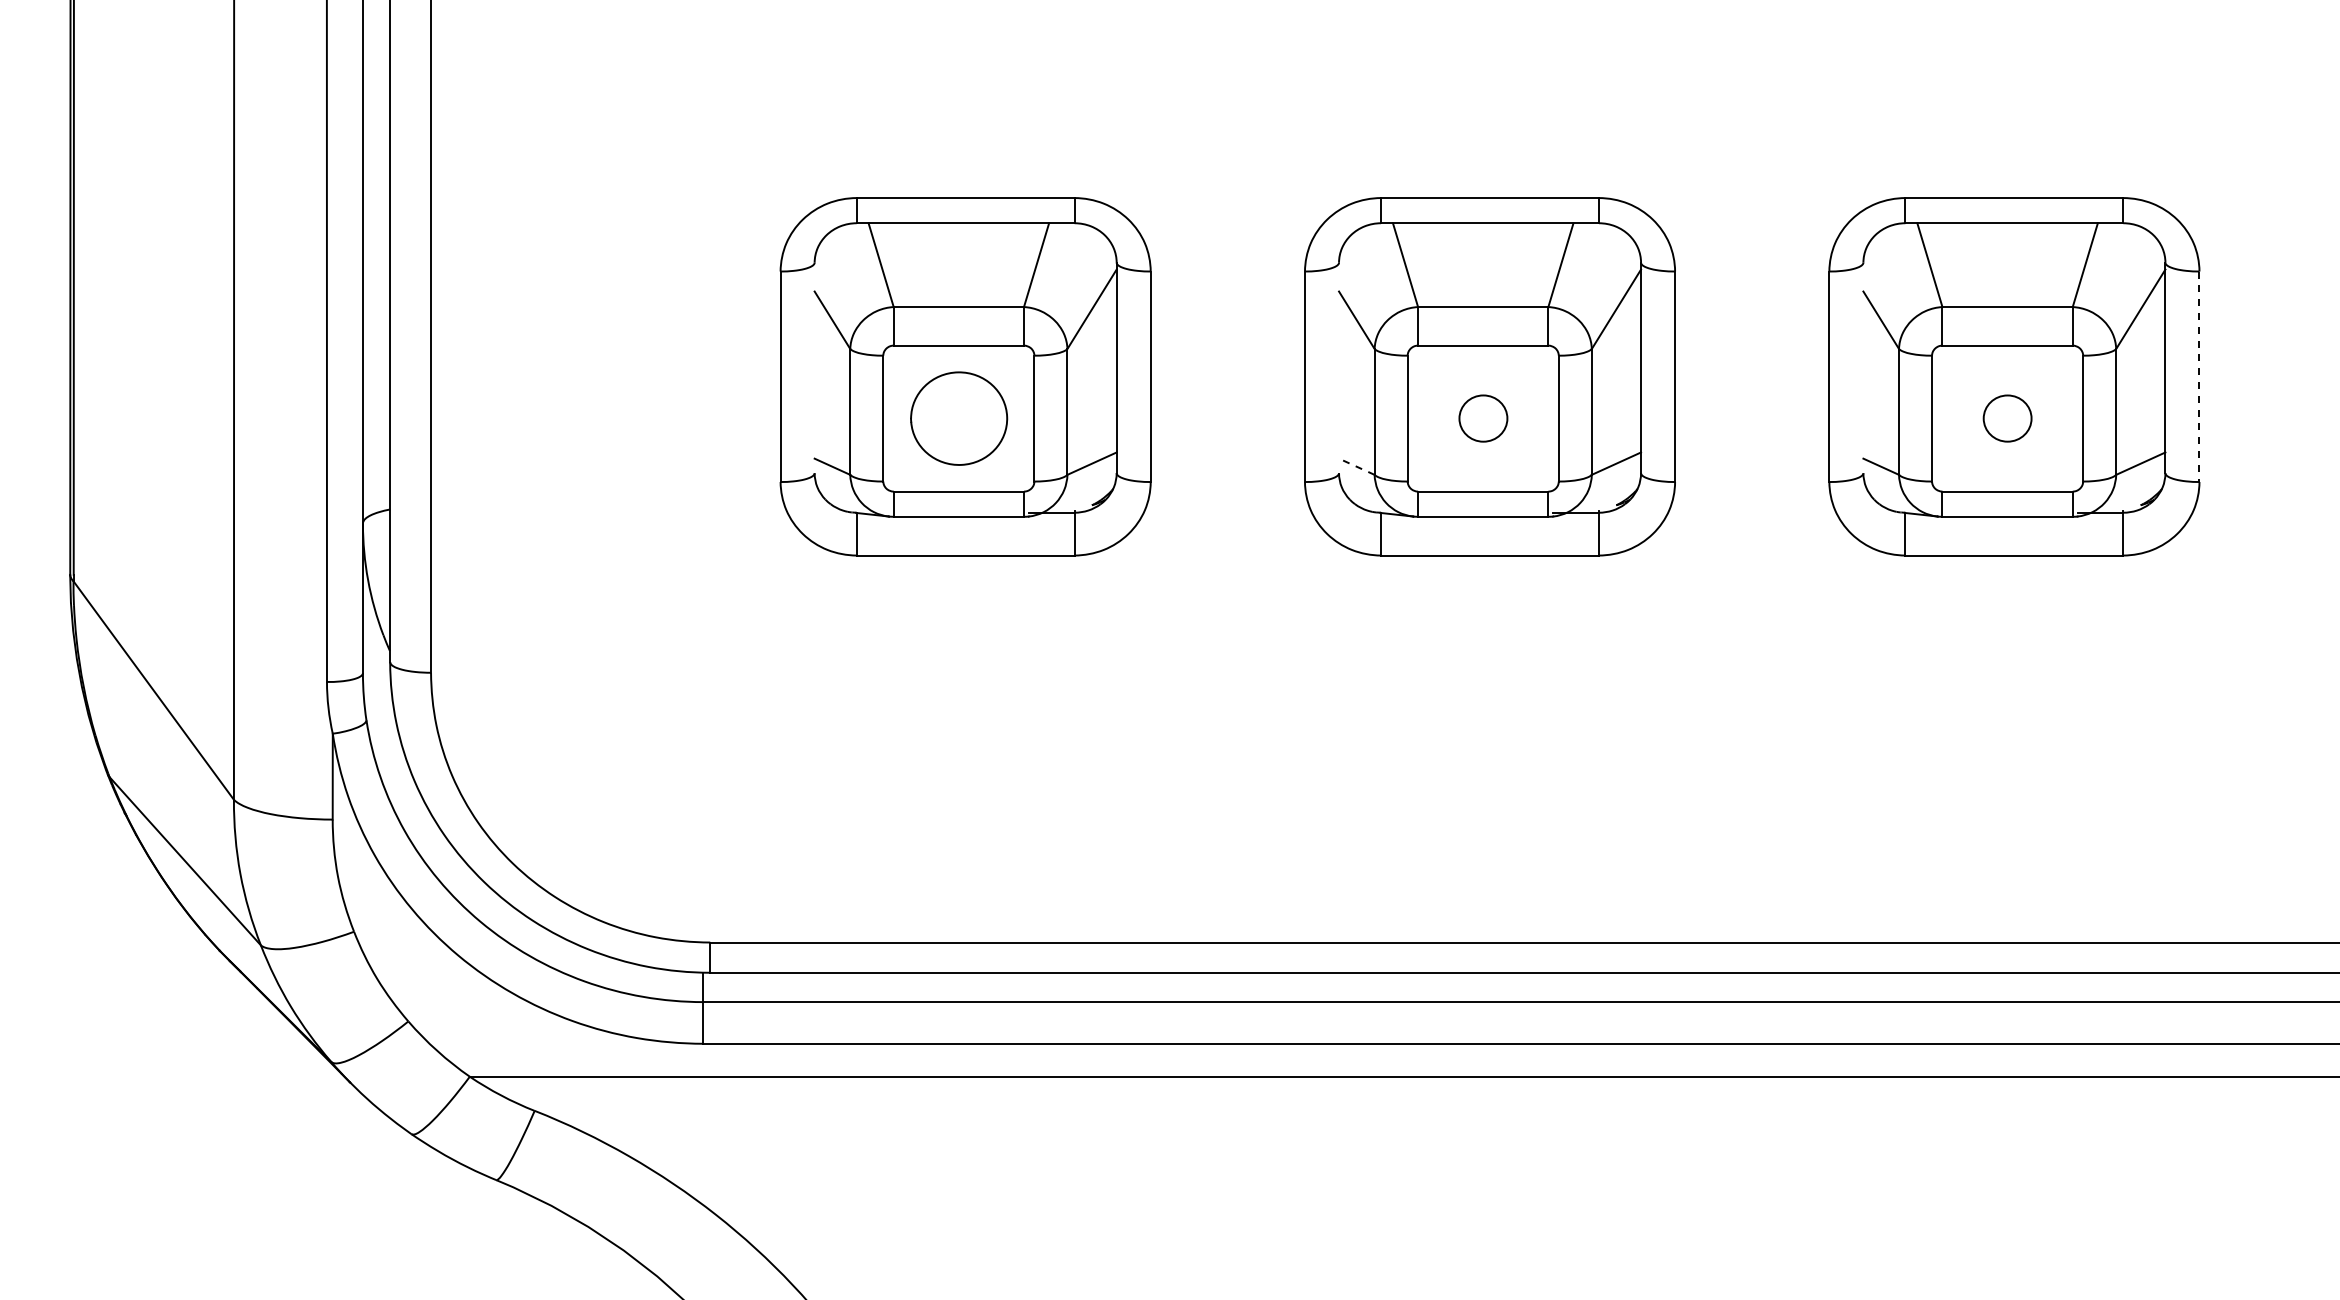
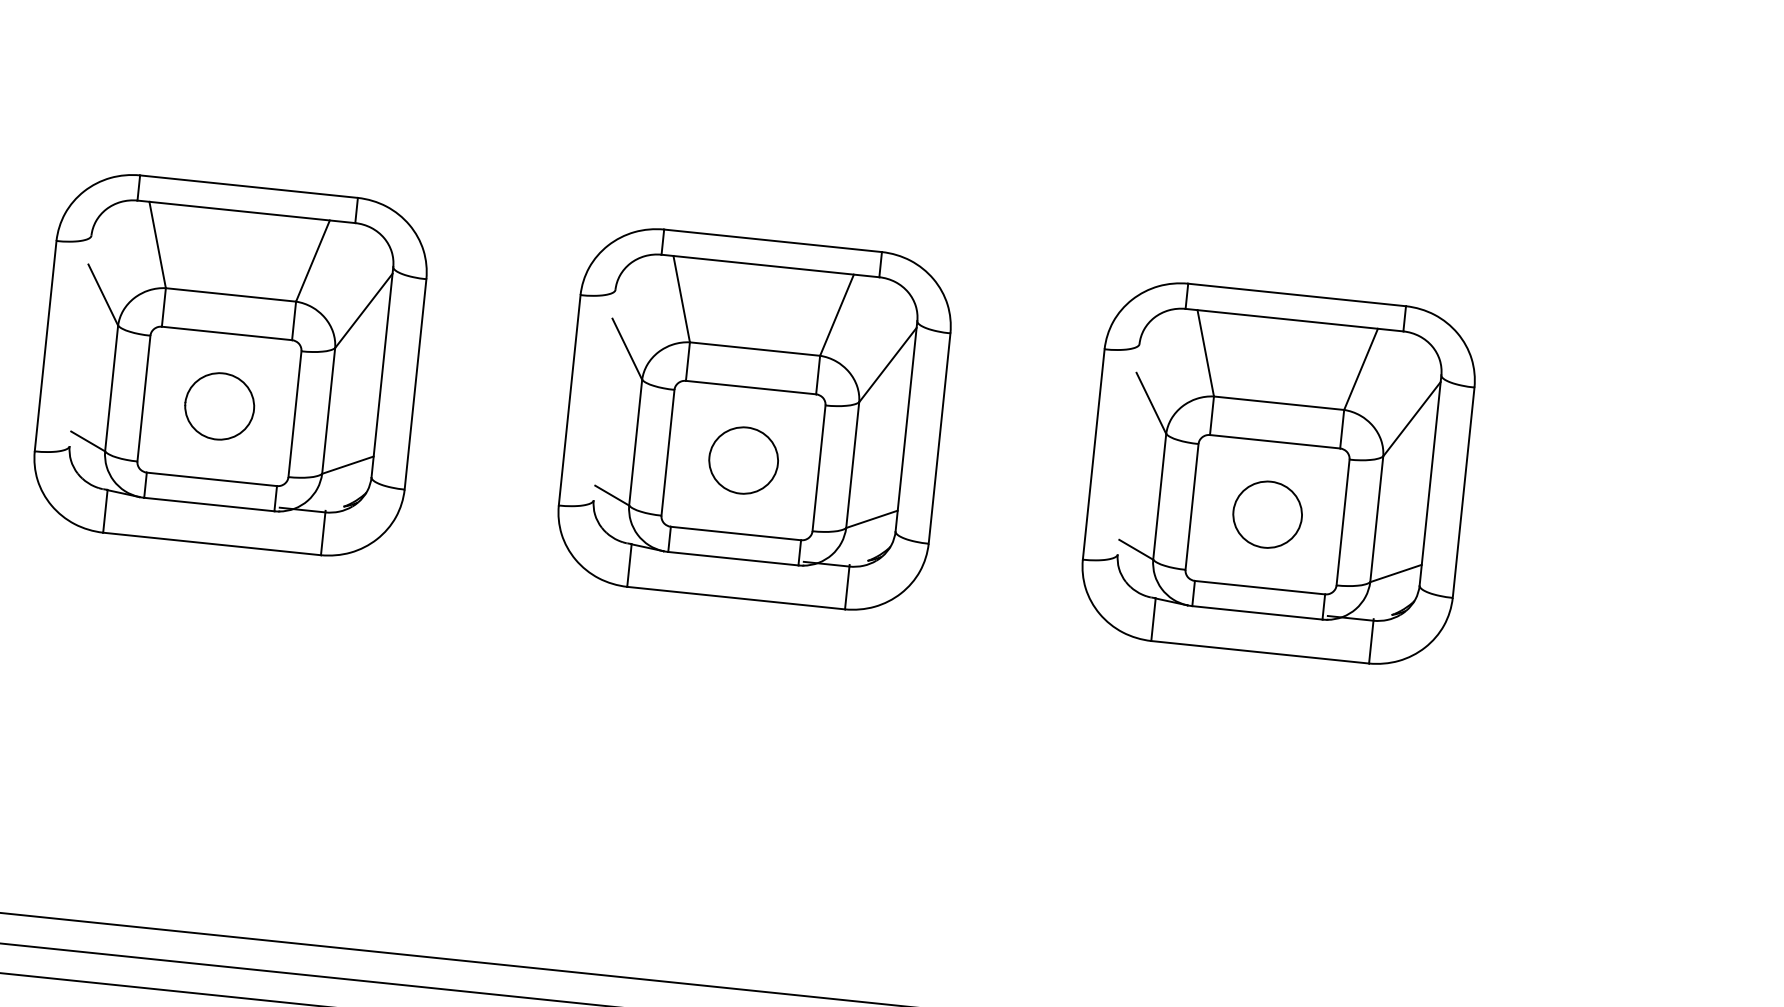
line: (2199, 377) -> (1463, 493), dashed -> solid
part: (958, 418) -> (219, 406), size x0.71
part: (1483, 418) -> (743, 460), size x1.43
part: (2007, 418) -> (1267, 514), size x1.43
line: (1356, 466) -> (611, 495), dashed -> solid

